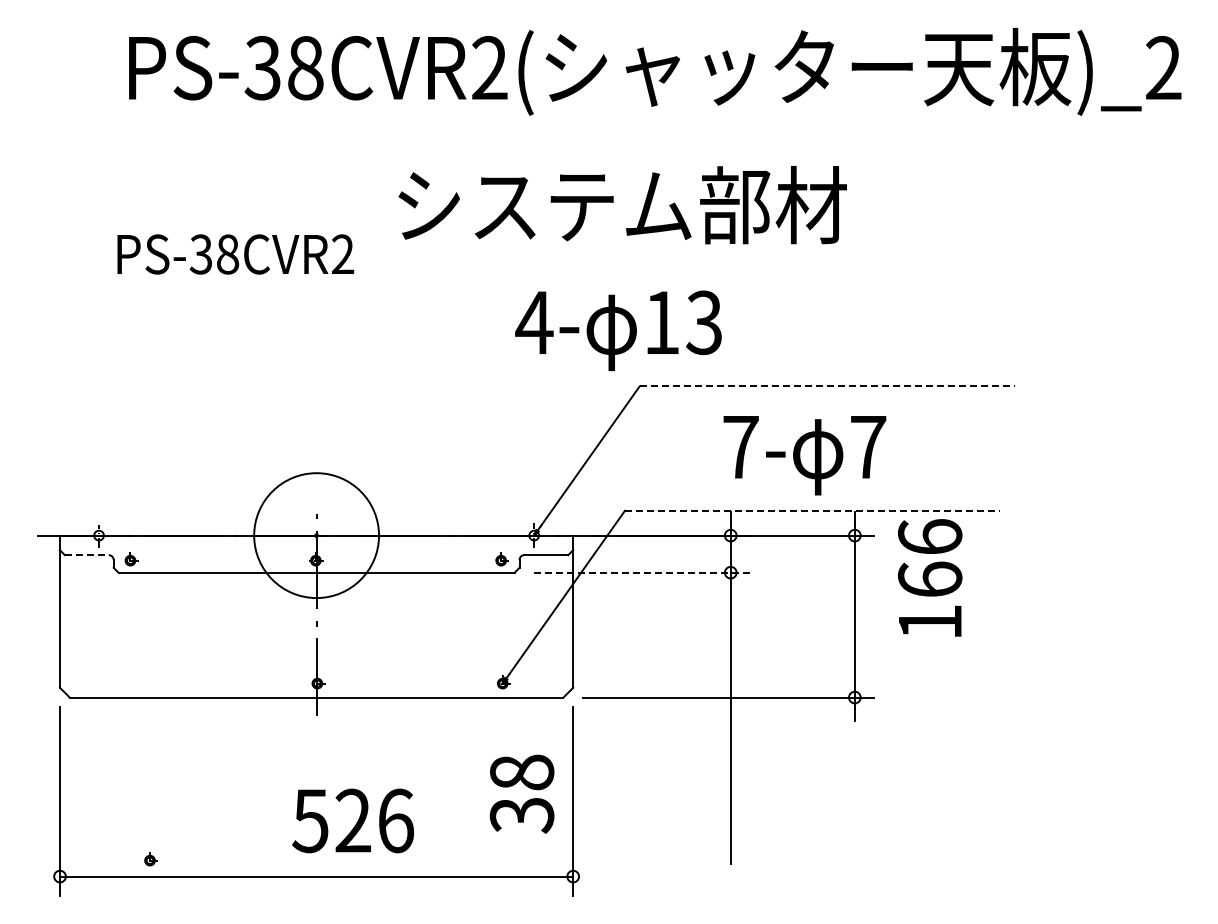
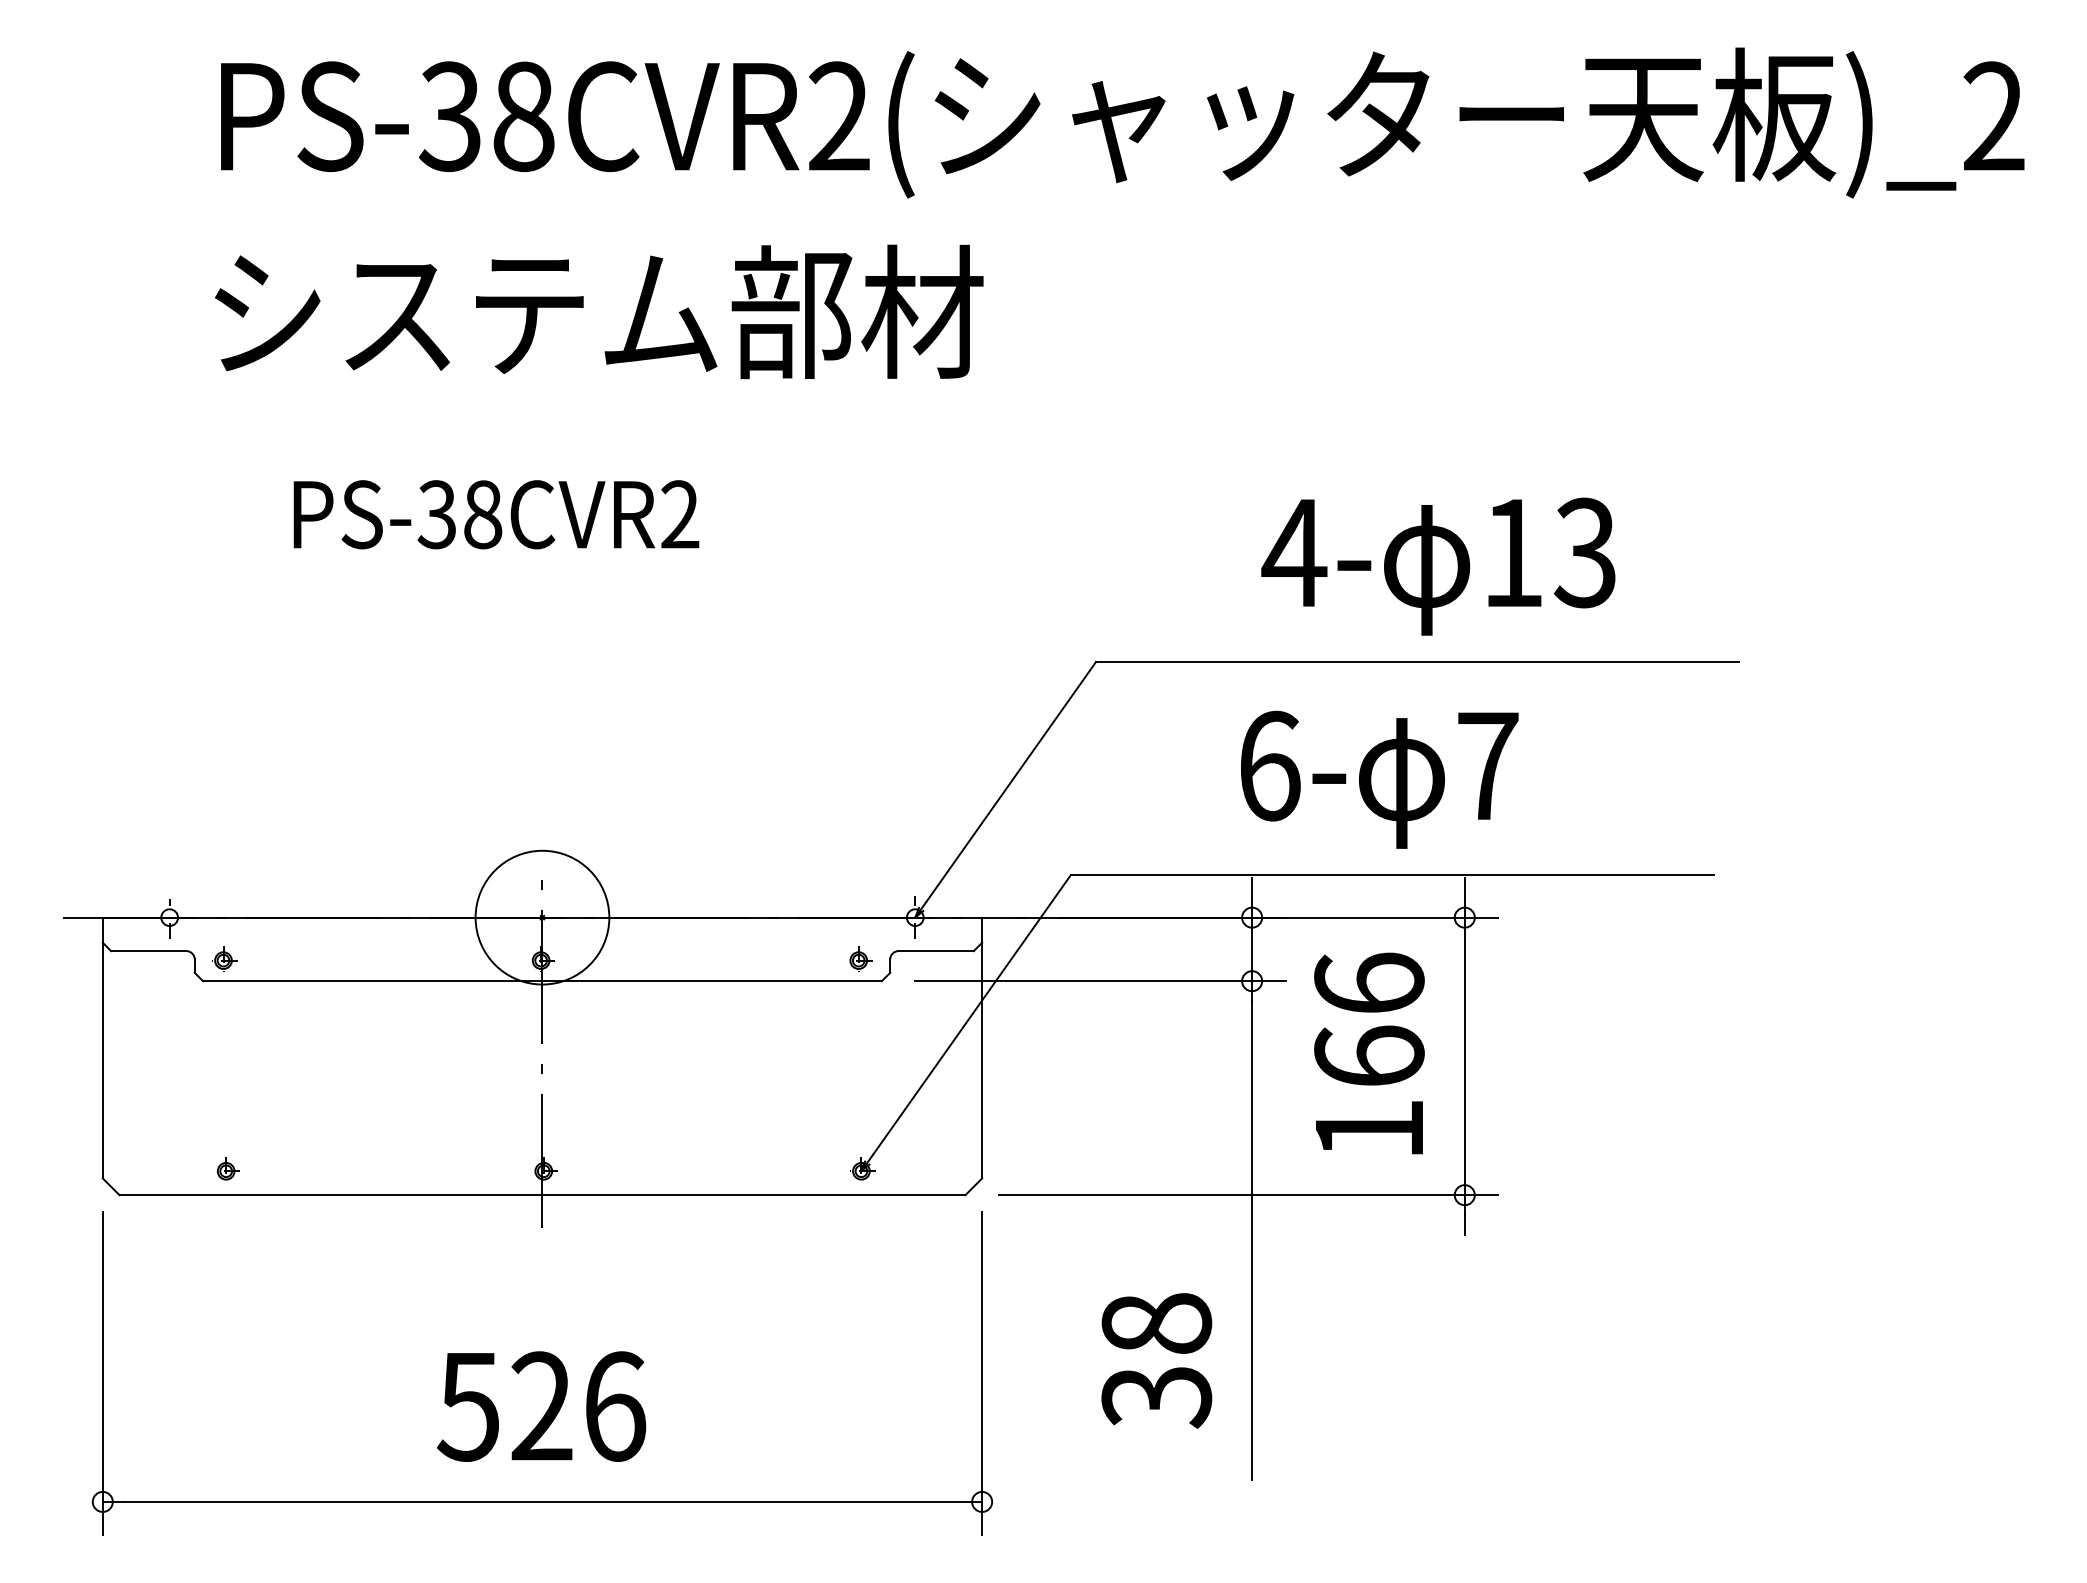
text: (622, 205) -> (598, 312), moved
text: (235, 254) -> (496, 514), moved
text: (618, 330) -> (1438, 566), moved
line: (827, 386) -> (1417, 662), dashed -> solid
text: (741, 447) -> (1270, 766), 7- -> 6-
line: (812, 510) -> (1392, 874), dashed -> solid
circle: (316, 535) -> (542, 917), size x0.62
line: (86, 555) -> (148, 951), dashed -> solid
line: (642, 572) -> (1100, 980), dashed -> solid
text: (930, 577) -> (1369, 1052), moved
text: (521, 793) -> (1155, 1359), moved
text: (353, 820) -> (542, 1405), moved
part: (150, 859) -> (226, 1169), moved

